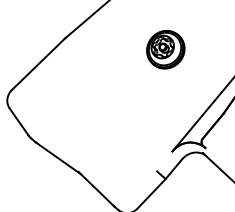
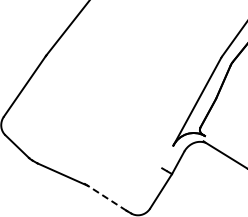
part: (165, 49) -> (146, 47), removed
line: (96, 189) -> (106, 197), solid -> dashed

